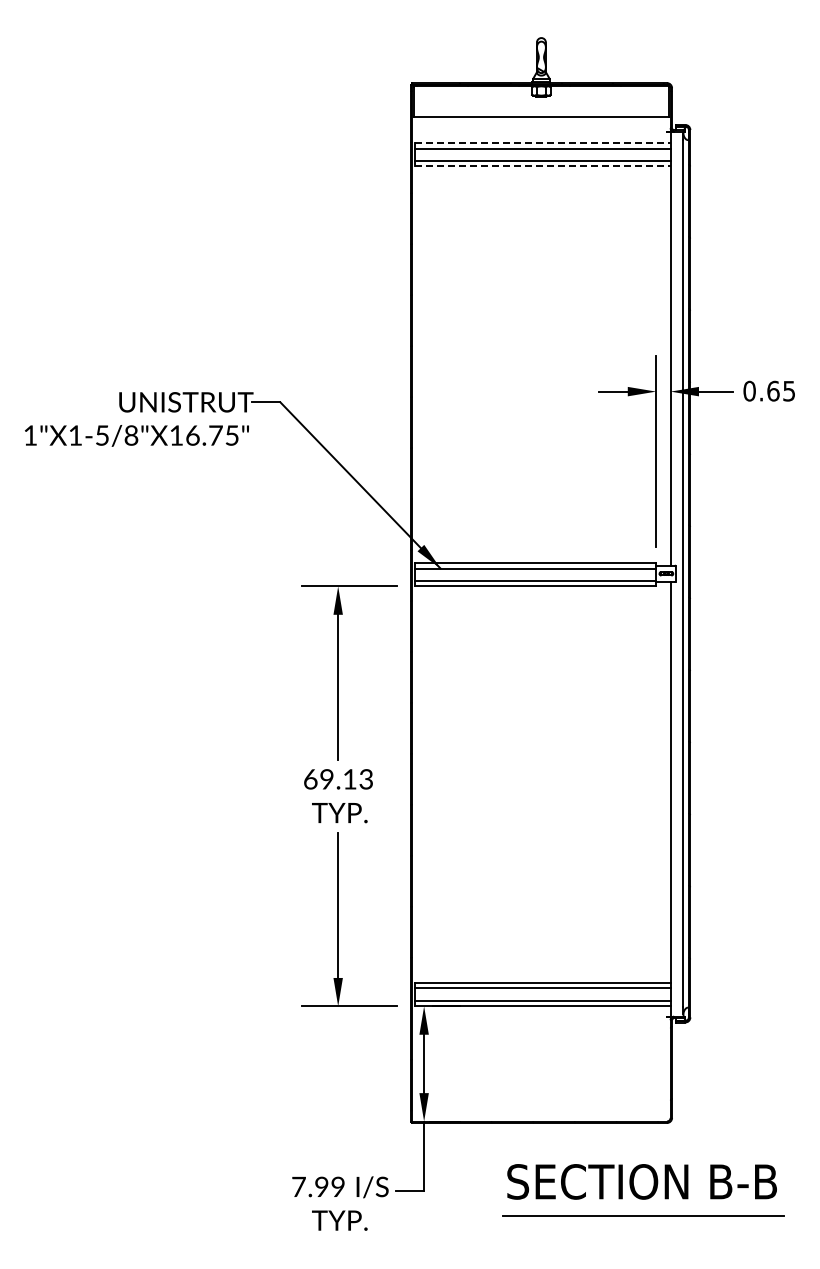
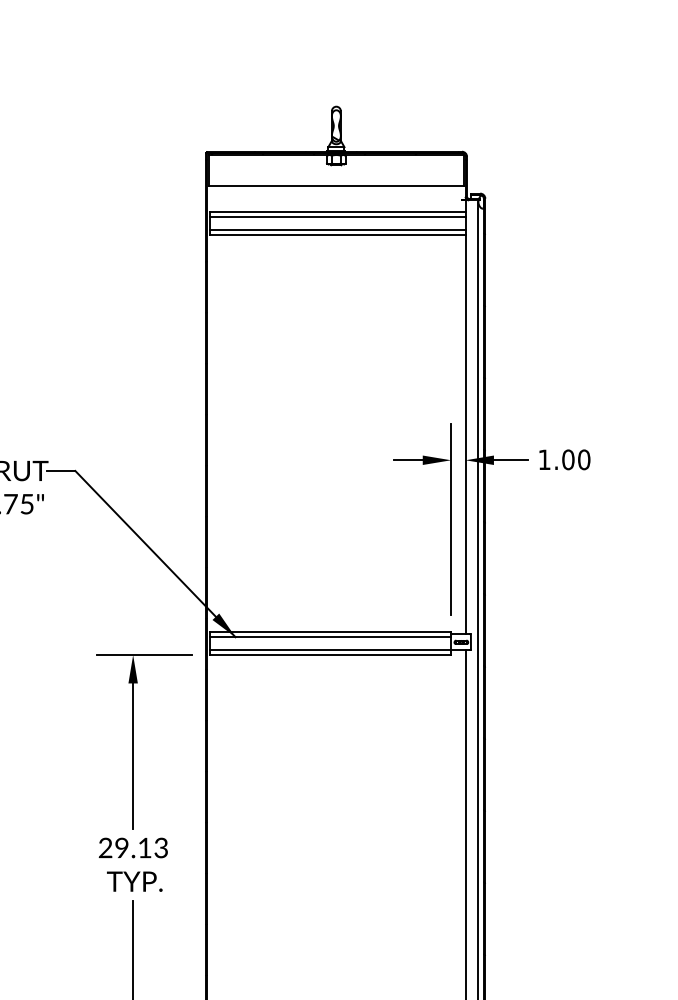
line: (542, 143) -> (337, 212), dashed -> solid
line: (542, 166) -> (337, 235), dashed -> solid
text: (769, 390) -> (564, 459), 0.65 -> 1.00
text: (310, 779) -> (105, 848), 69.13 -> 29.13

